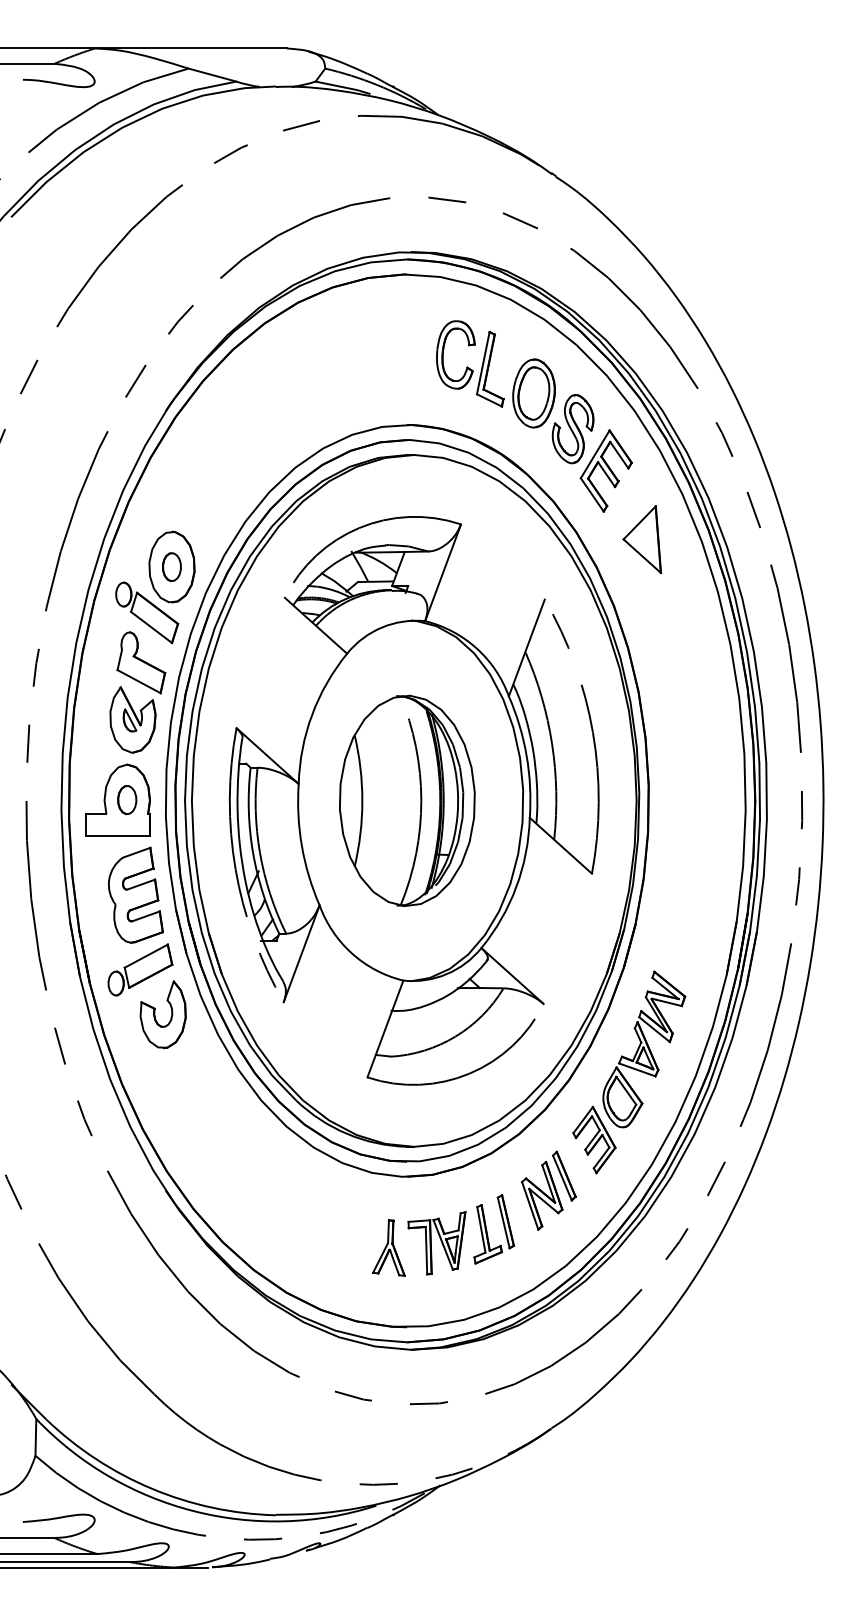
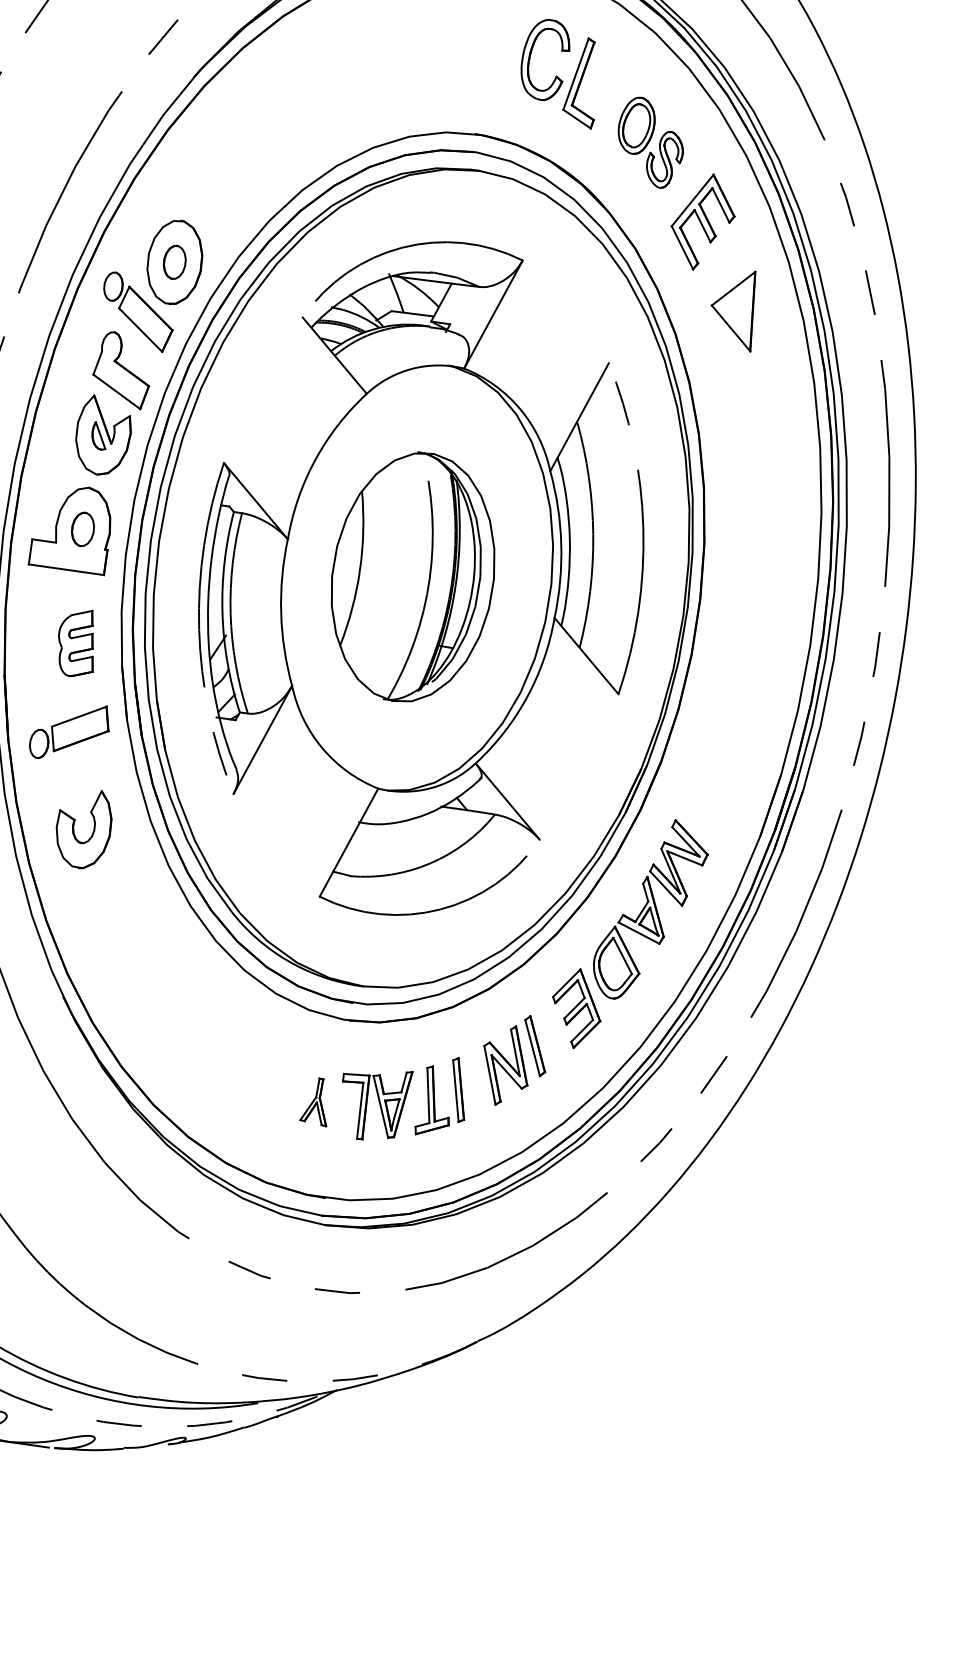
part: (553, 411) -> (650, 142), size x0.7
part: (135, 894) -> (76, 642), size x0.6
part: (155, 1014) -> (74, 827), moved
part: (388, 1247) -> (315, 1100), size x0.7

